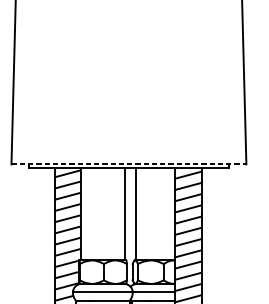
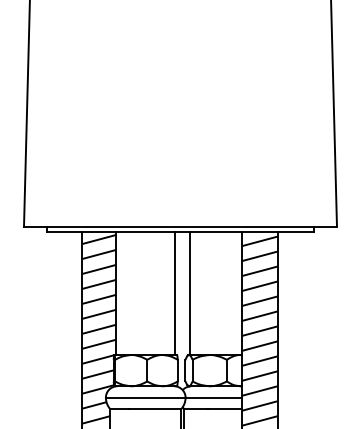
line: (128, 164) -> (180, 226), dashed -> solid

